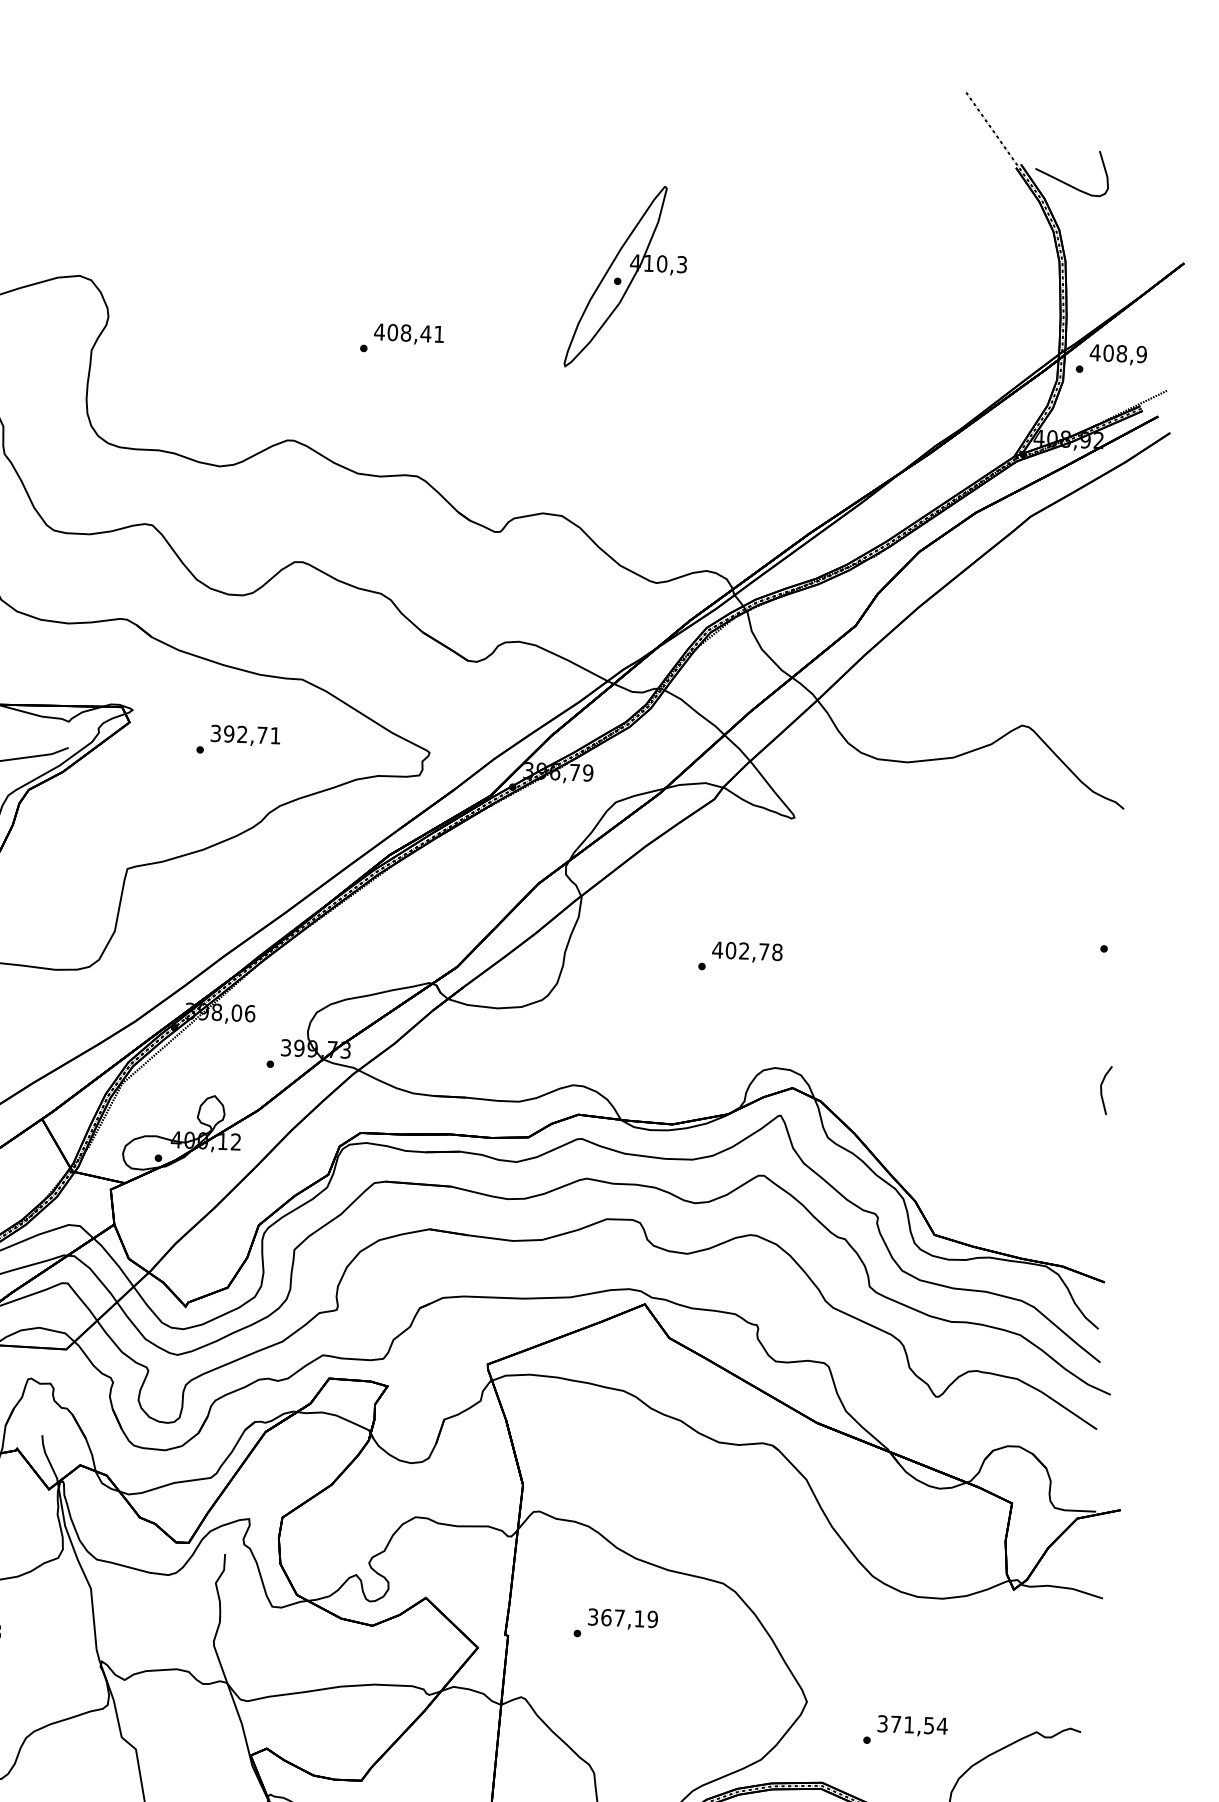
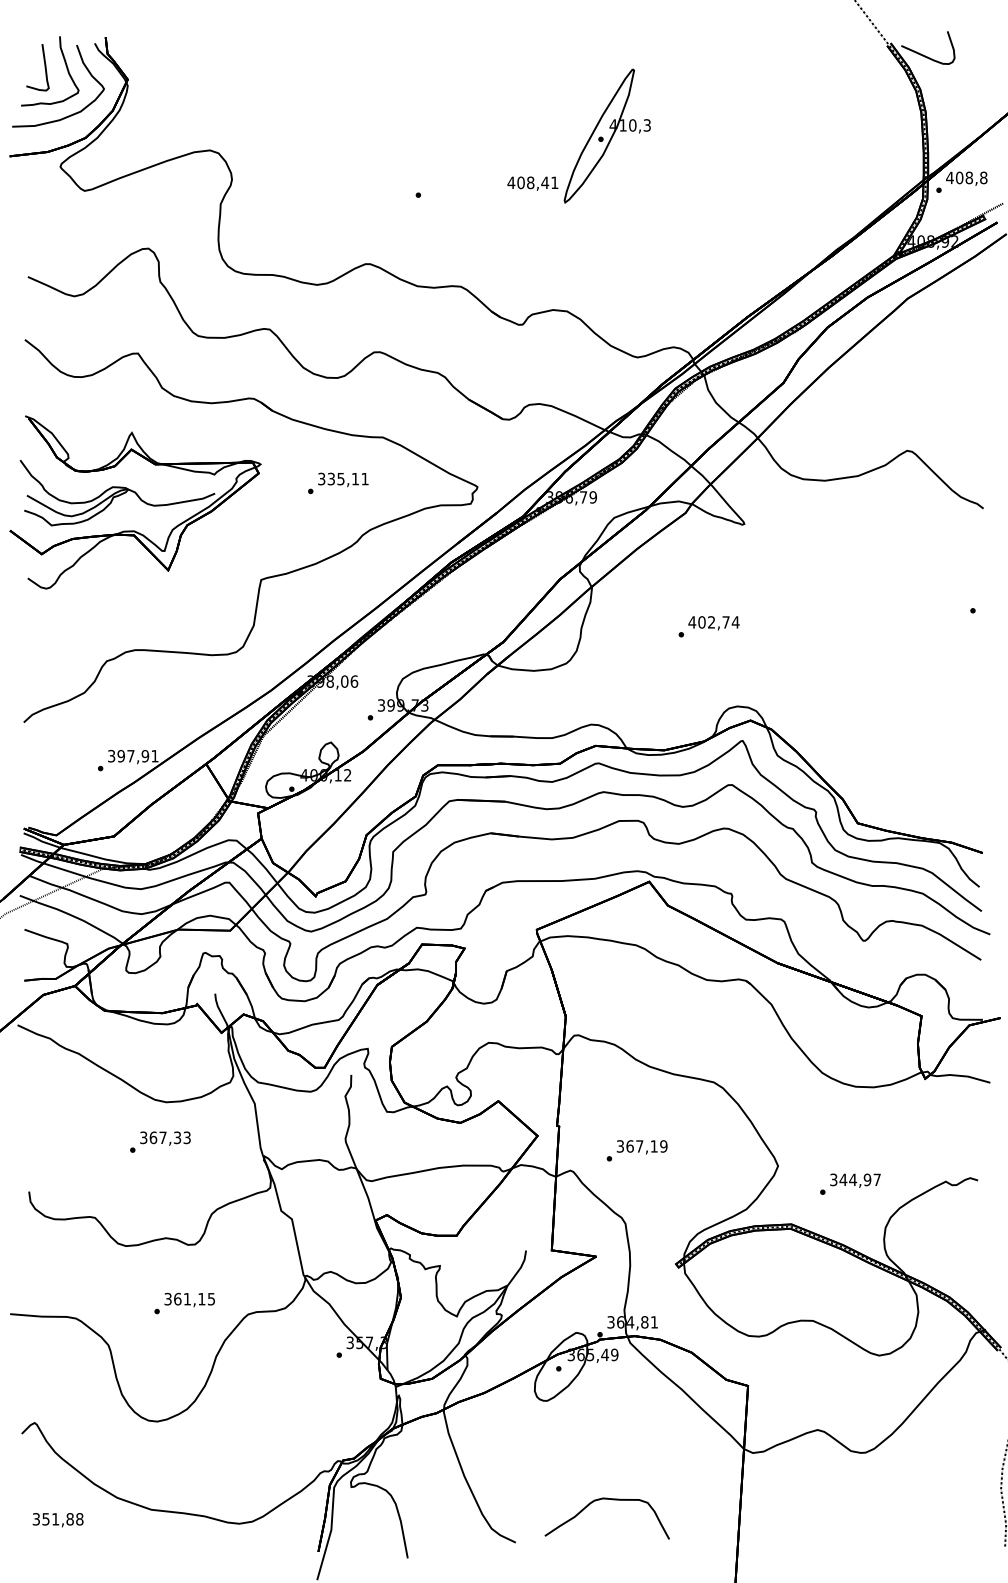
text: (408, 334) -> (532, 183), moved
text: (1141, 355) -> (983, 178), 408,9 -> 408,8
text: (244, 733) -> (342, 478), 392,71 -> 335,11
text: (777, 952) -> (735, 622), 402,78 -> 402,74
line: (1102, 1090) -> (975, 713), removed
text: (615, 1623) -> (636, 1150), moved
text: (919, 1724) -> (860, 1179), 371,54 -> 344,97

